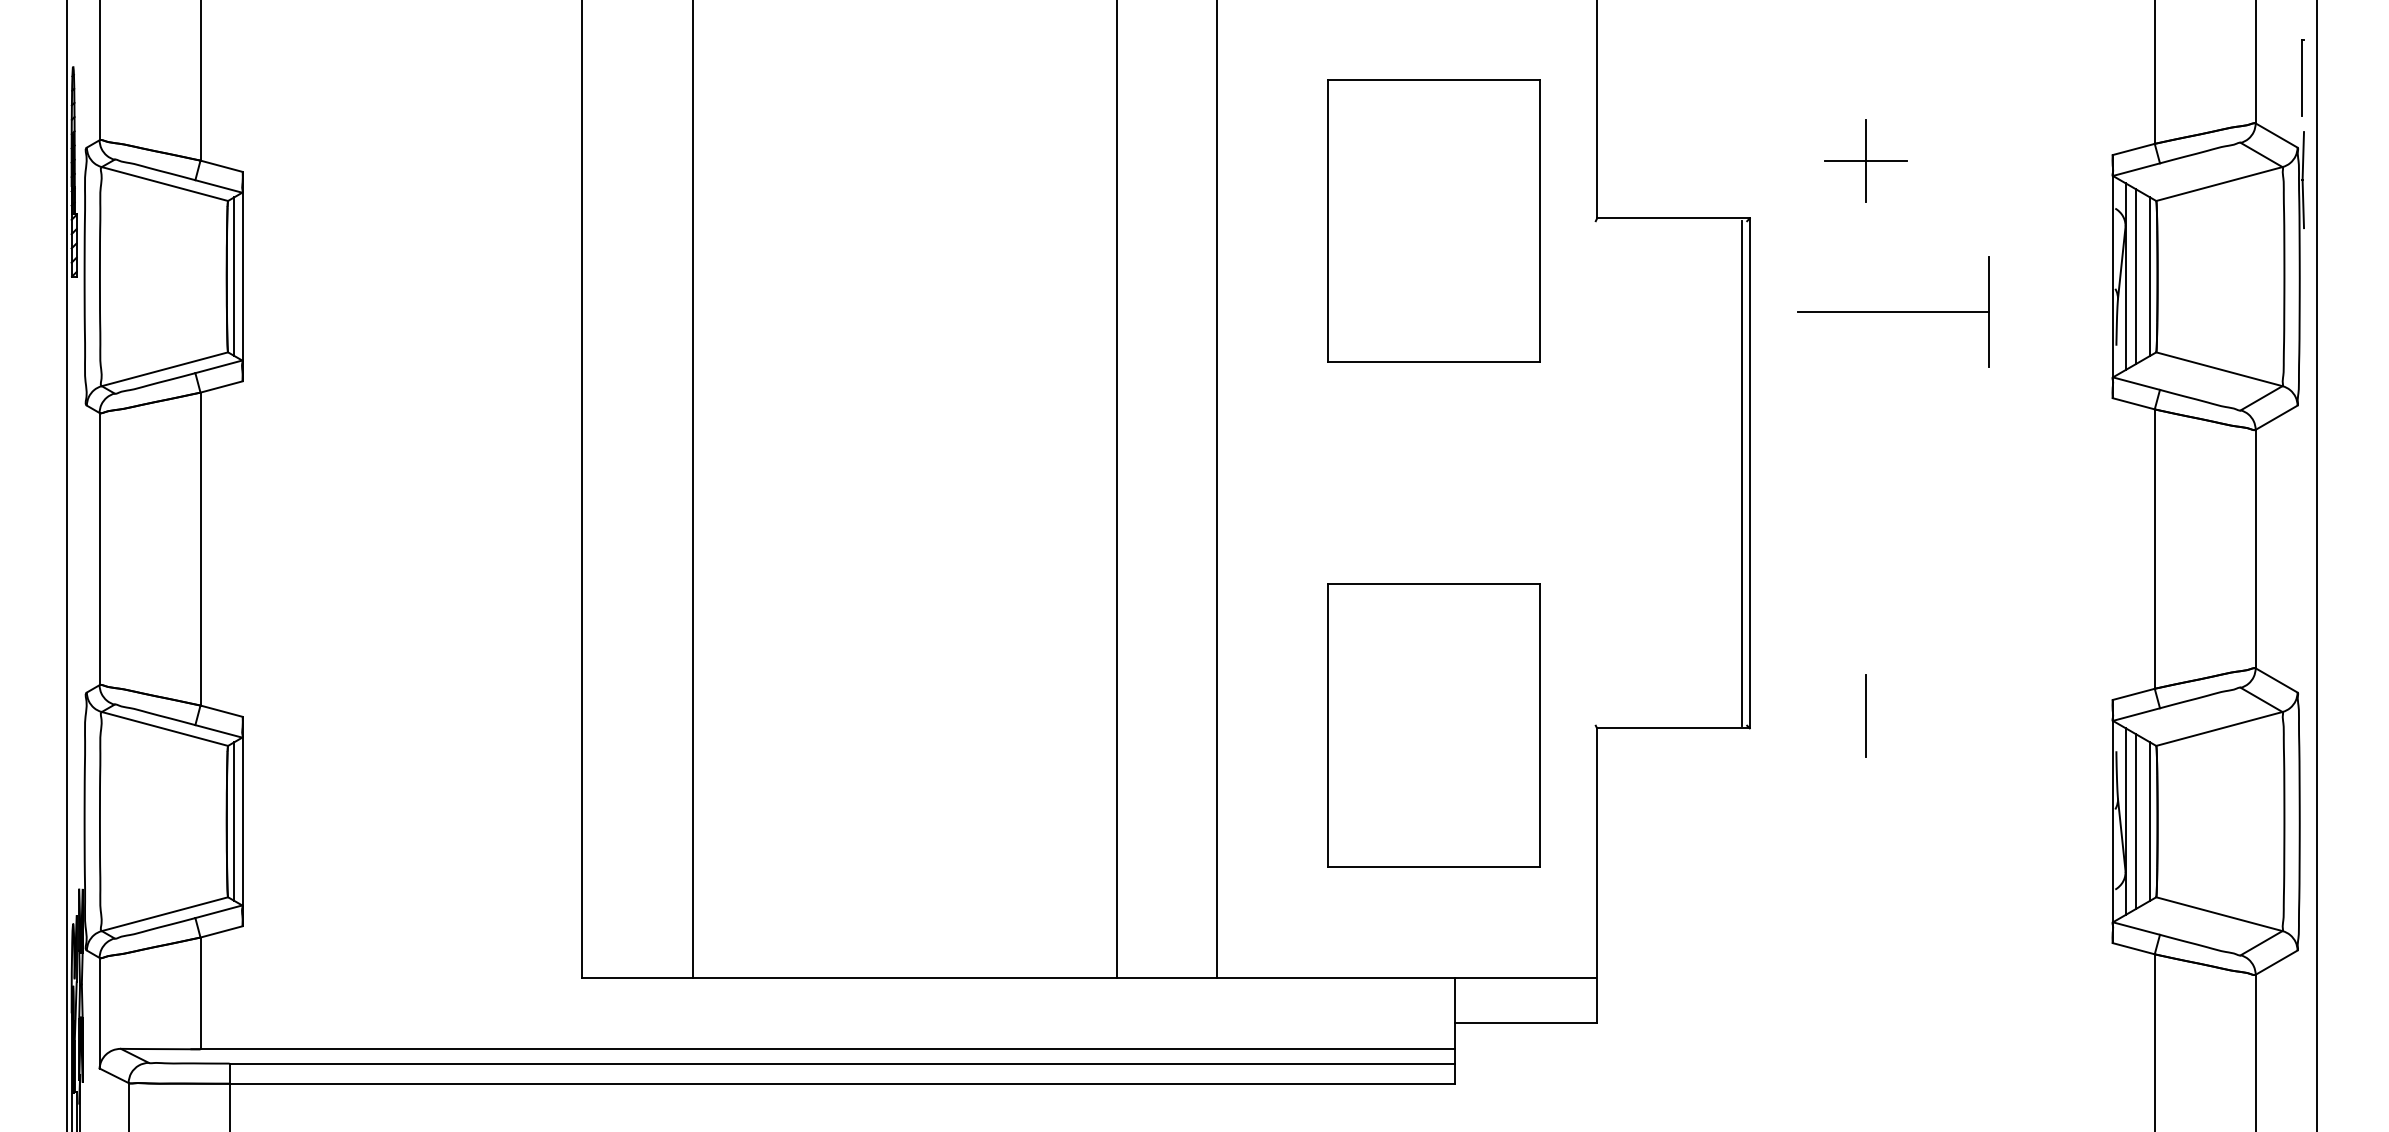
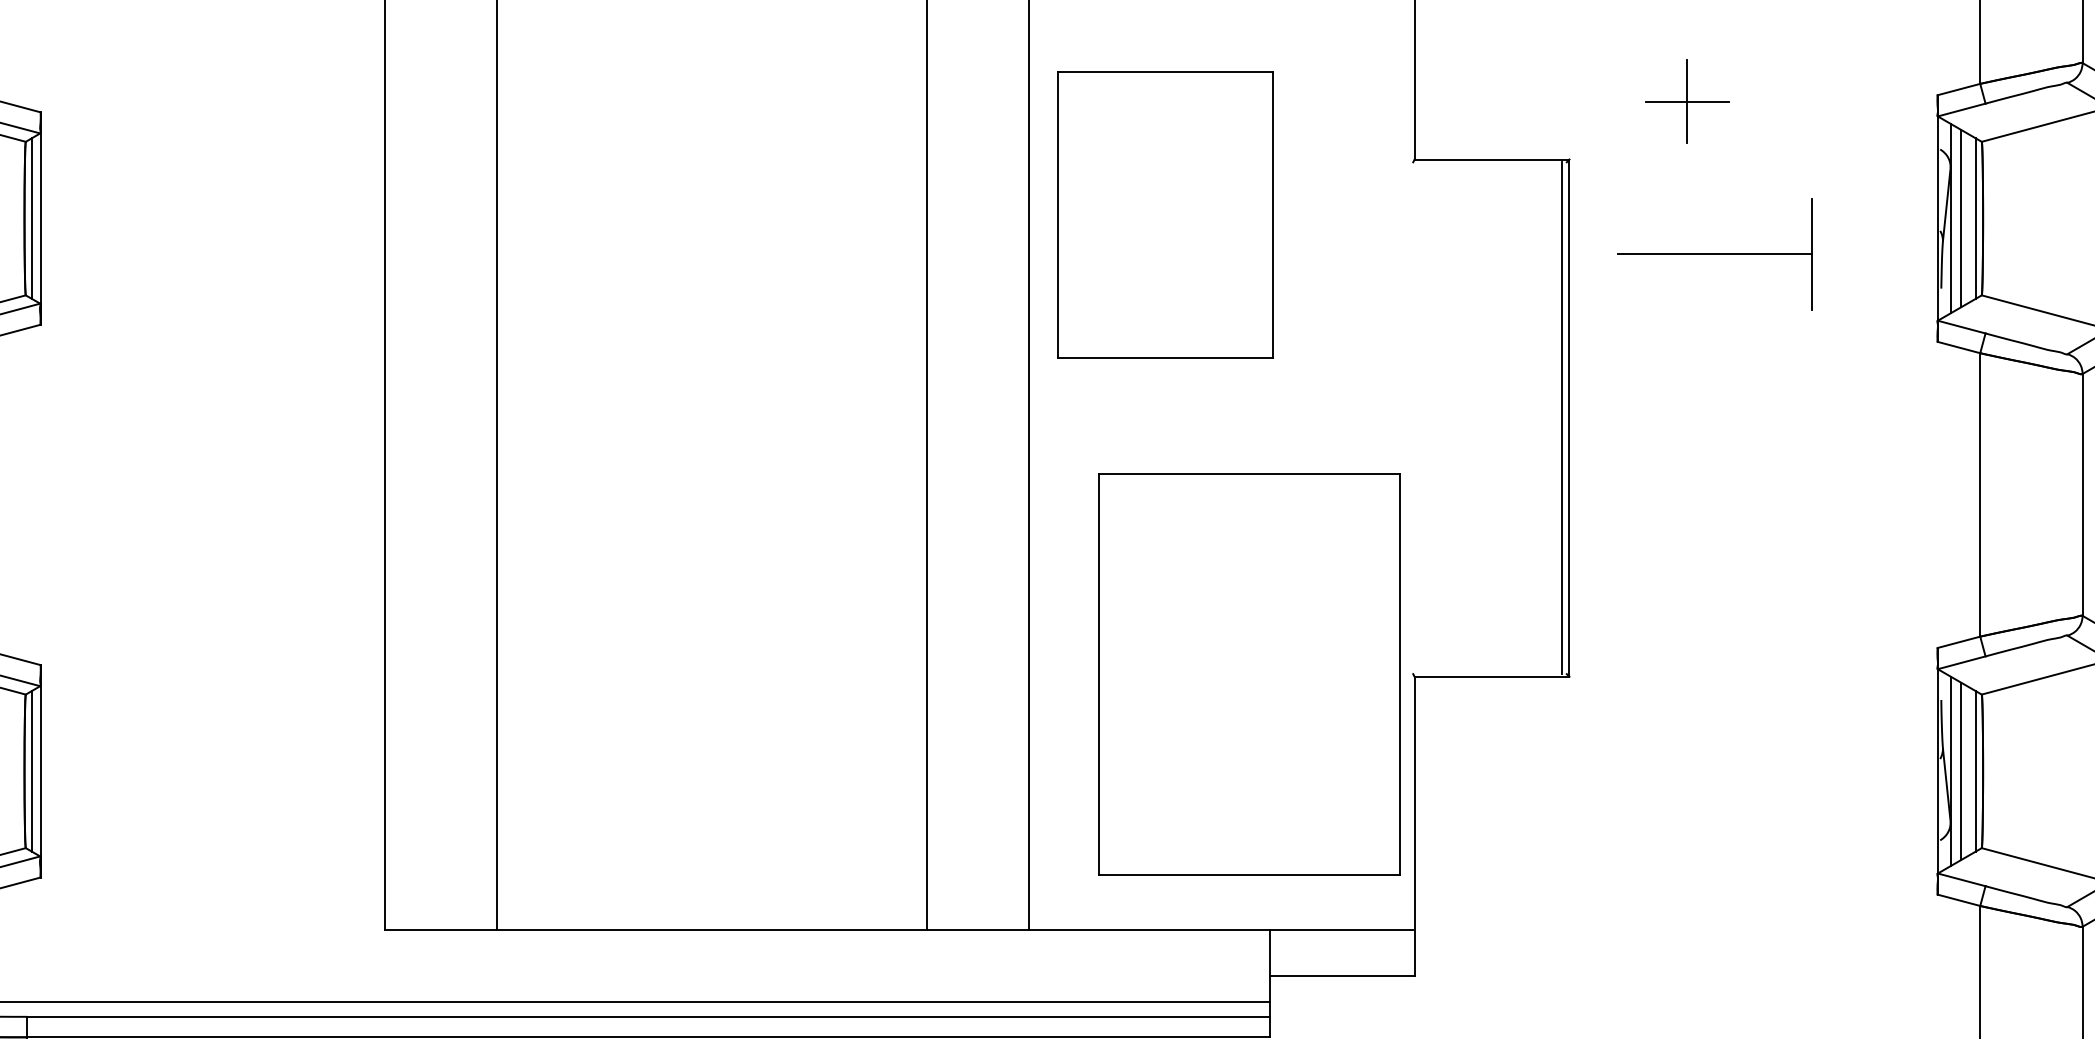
part: (1433, 220) -> (1164, 214), moved
line: (1866, 716) -> (1687, 664), removed
part: (1433, 725) -> (1248, 673), size x1.4

